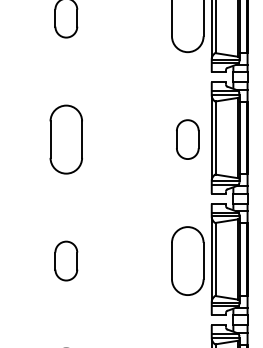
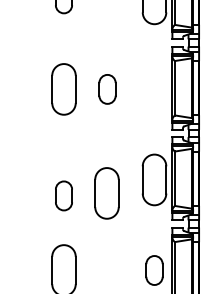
part: (187, 139) -> (107, 89), moved
part: (65, 260) -> (63, 195), moved
part: (123, 279) -> (106, 193), added

